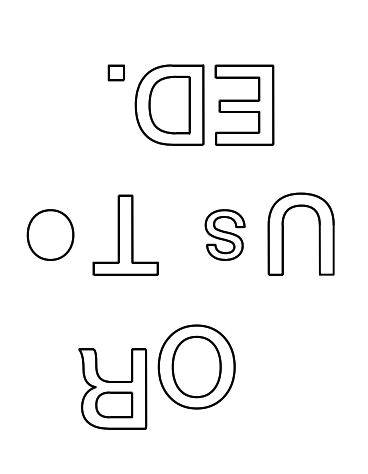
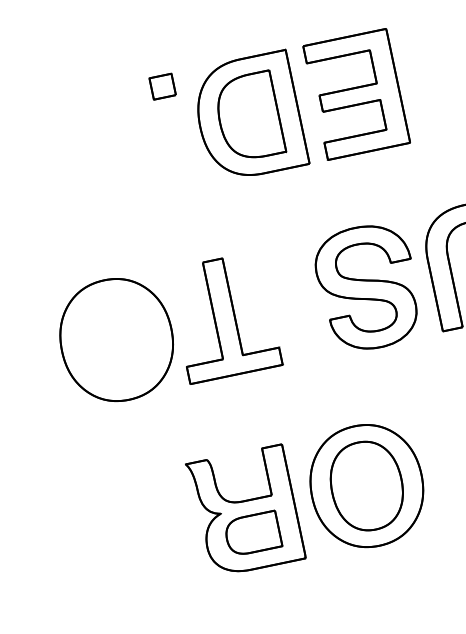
part: (50, 234) -> (116, 339), size x1.67
part: (224, 234) -> (366, 286), size x1.67
part: (112, 388) -> (245, 510), moved

